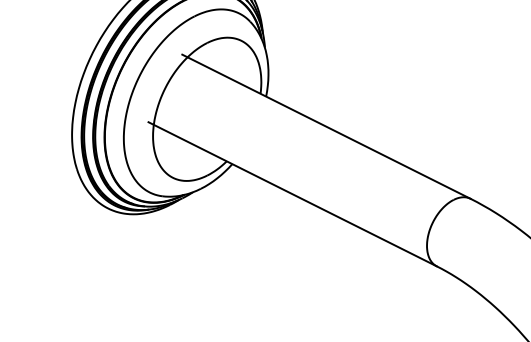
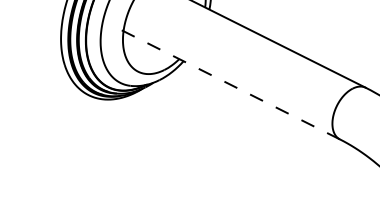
line: (292, 194) -> (229, 84), solid -> dashed

